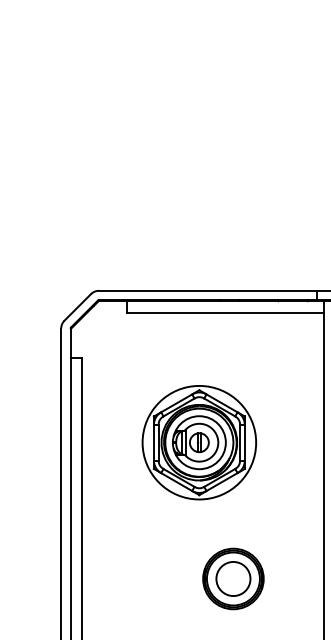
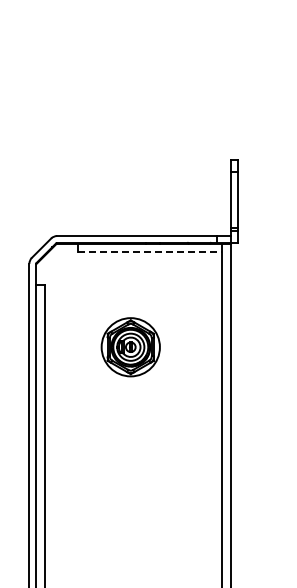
line: (226, 313) -> (150, 252), solid -> dashed
part: (199, 441) -> (130, 346), size x0.7
part: (233, 579) -> (155, 447), removed

